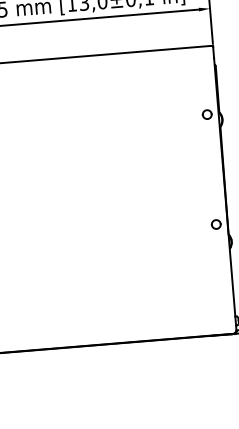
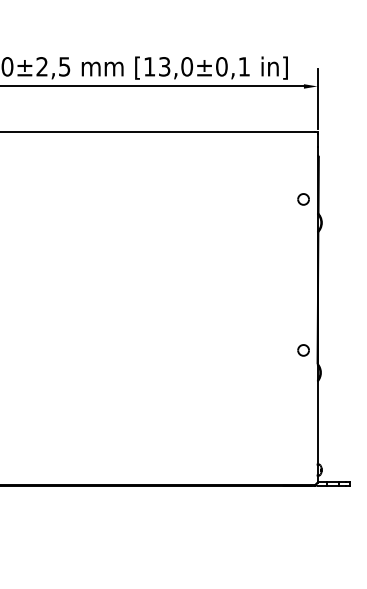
part: (207, 114) -> (303, 199), moved

